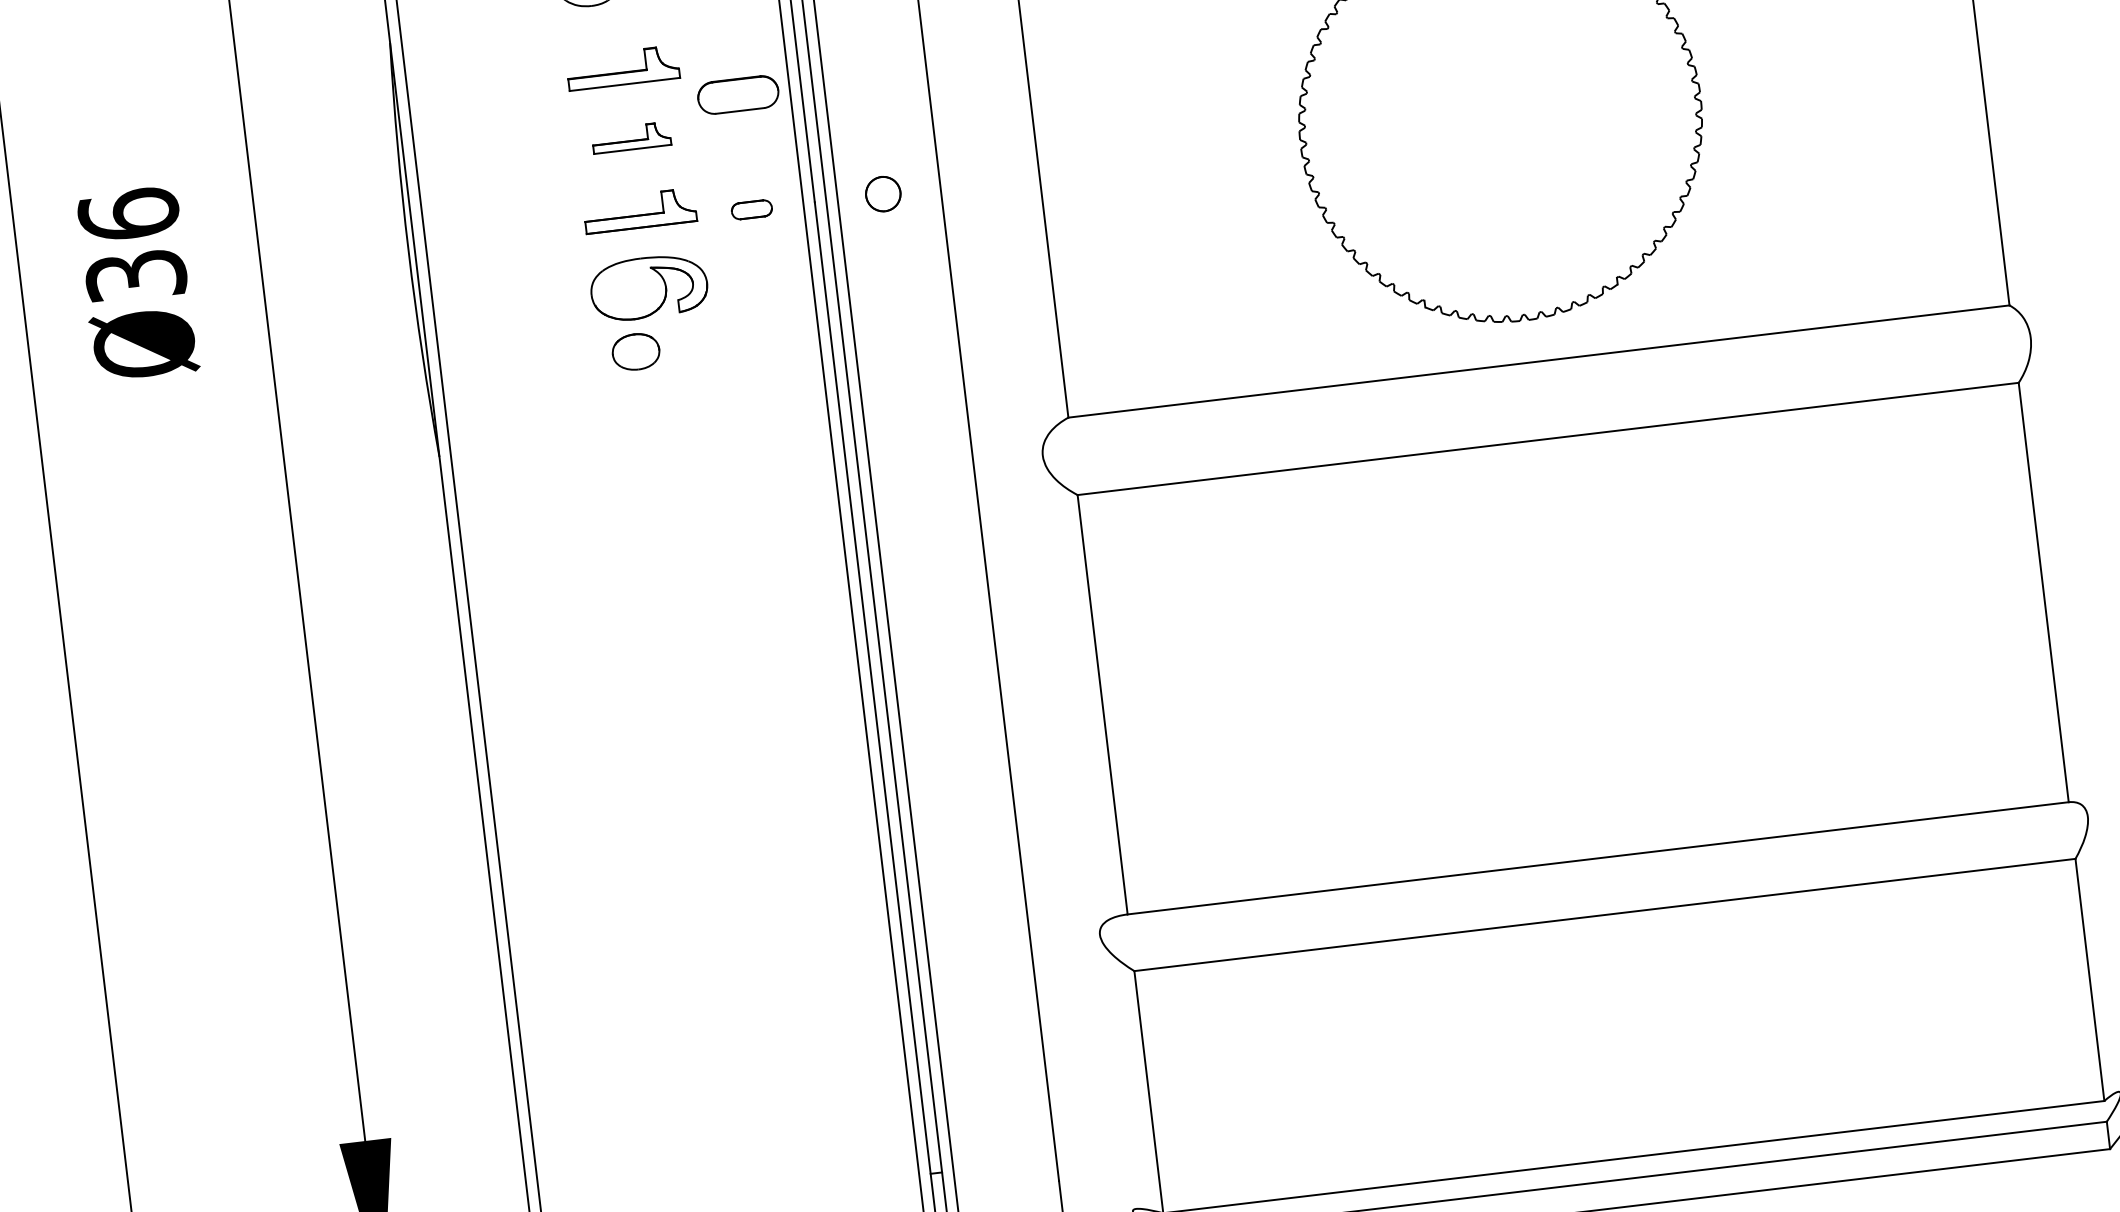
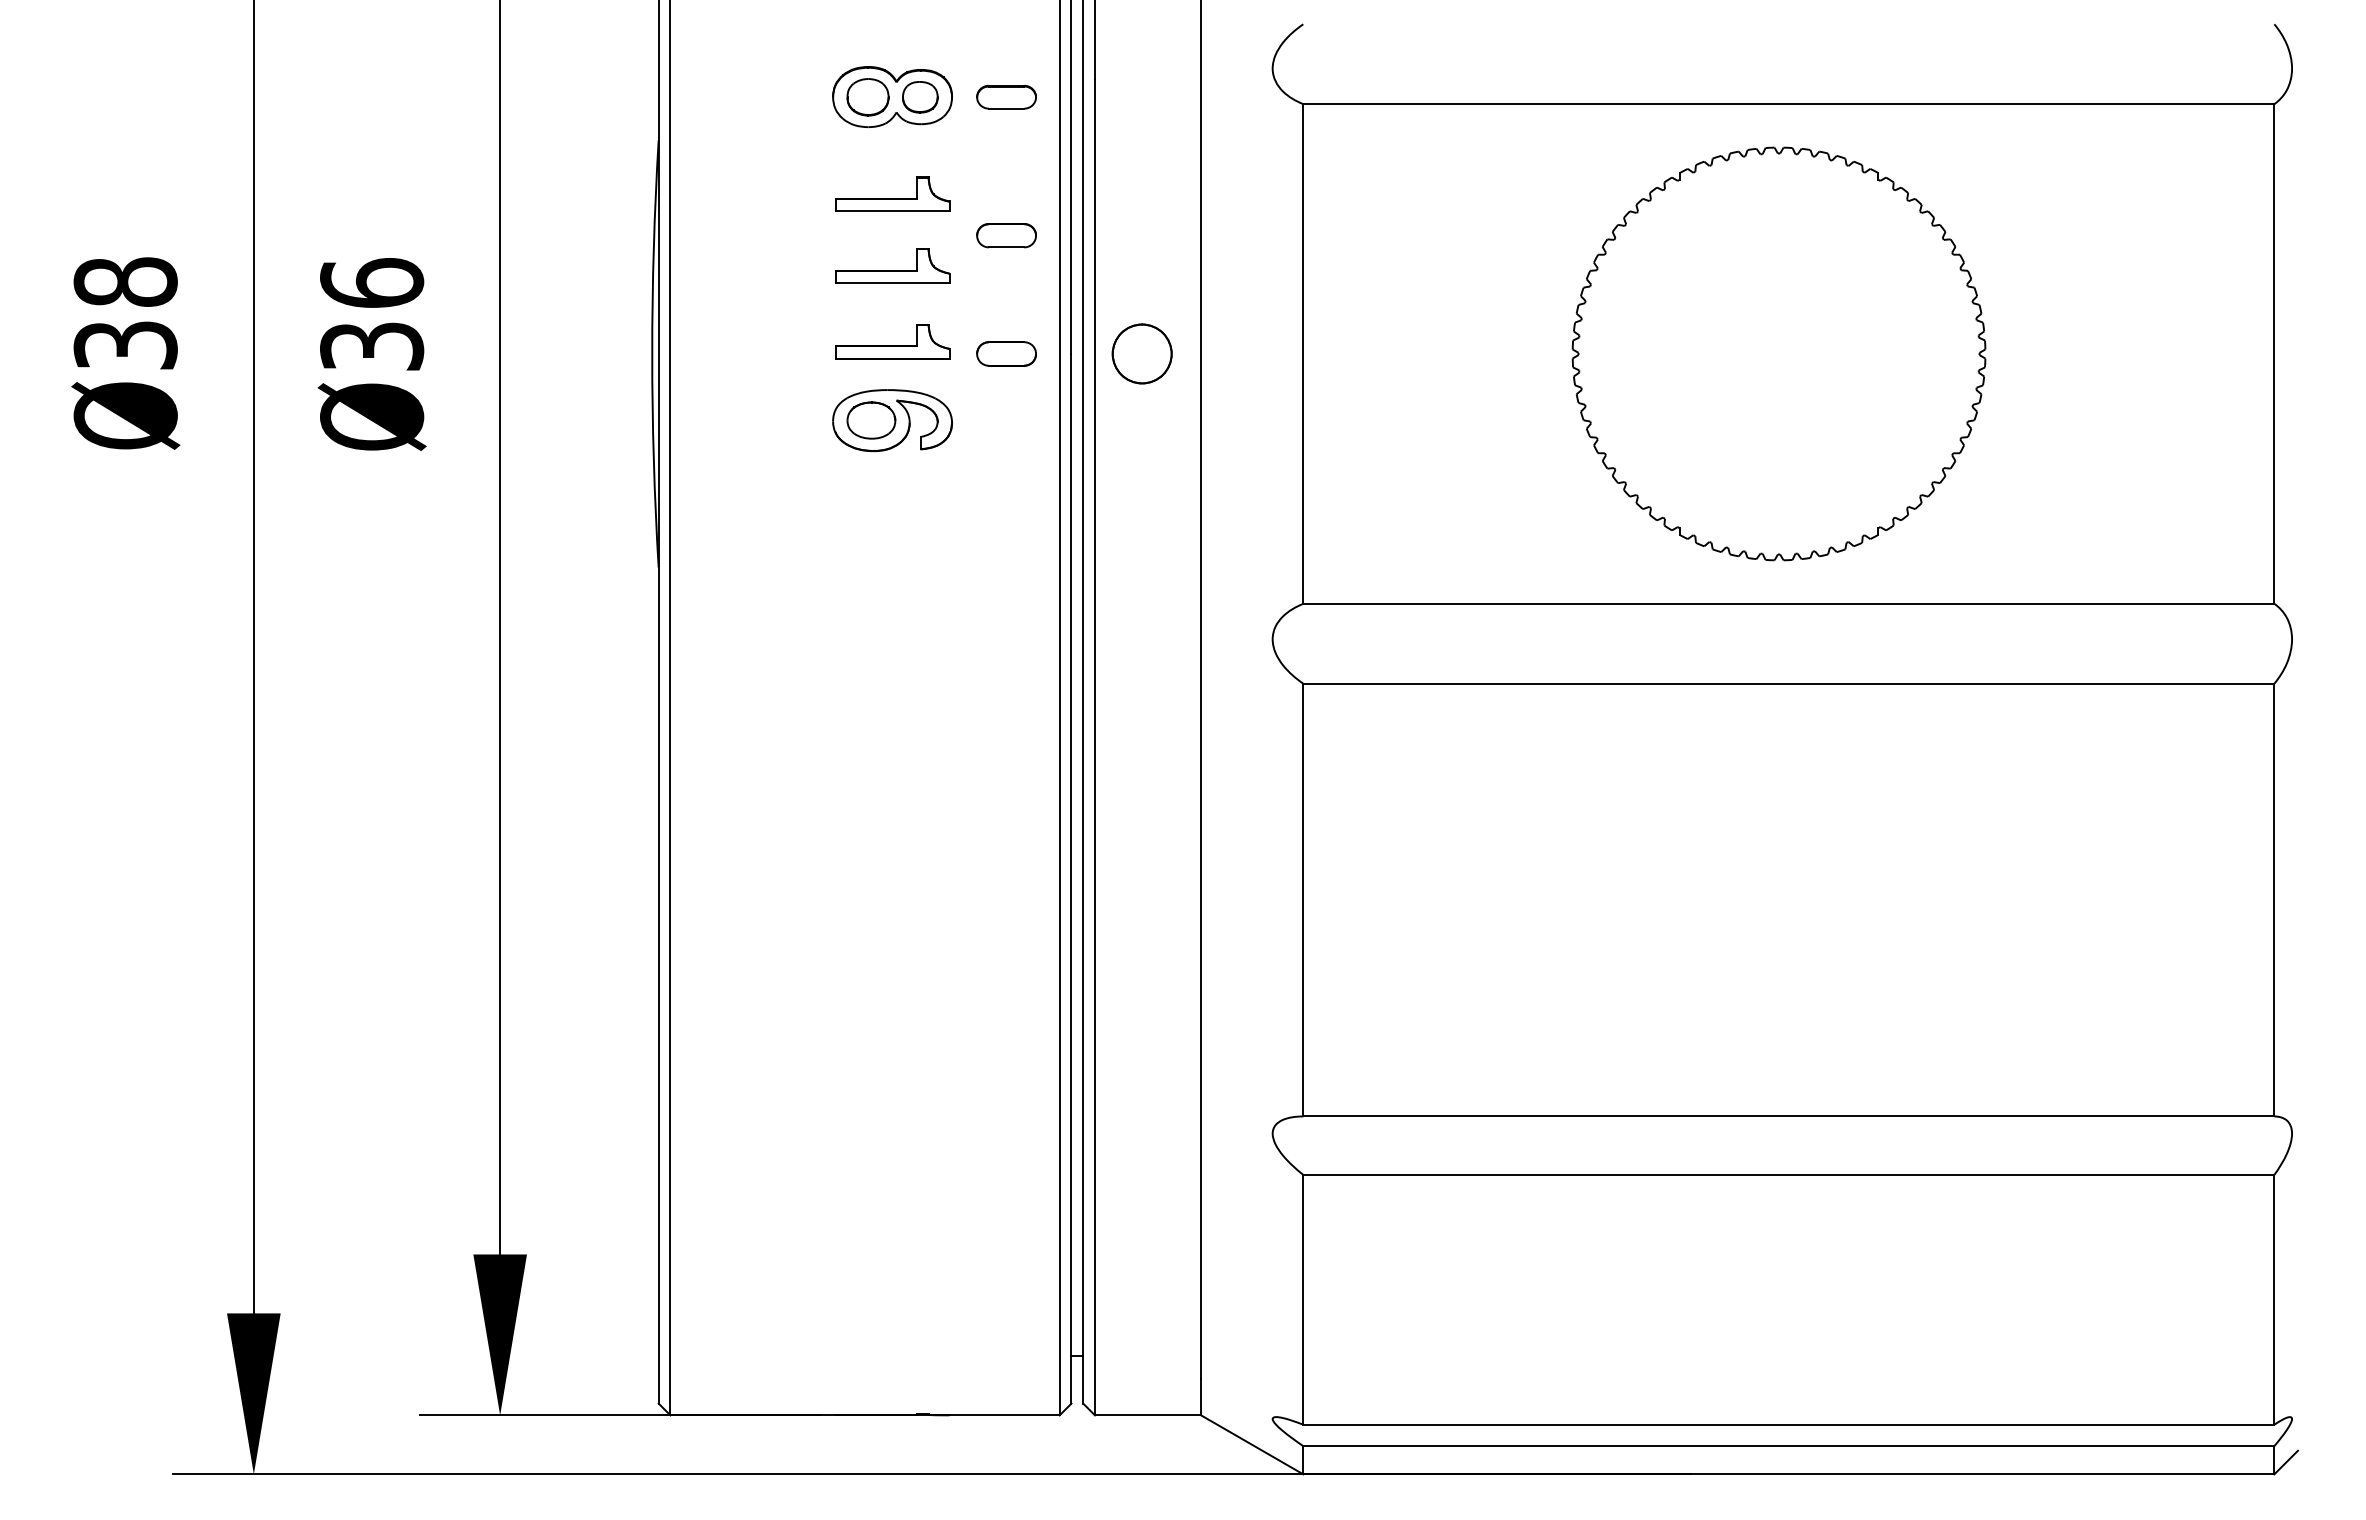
part: (738, 94) -> (1006, 235), size x0.71
part: (631, 137) -> (892, 265), size x1.43
part: (882, 193) -> (1141, 353), size x1.67
part: (751, 209) -> (1006, 353), size x1.43
part: (636, 351) -> (871, 420), moved

